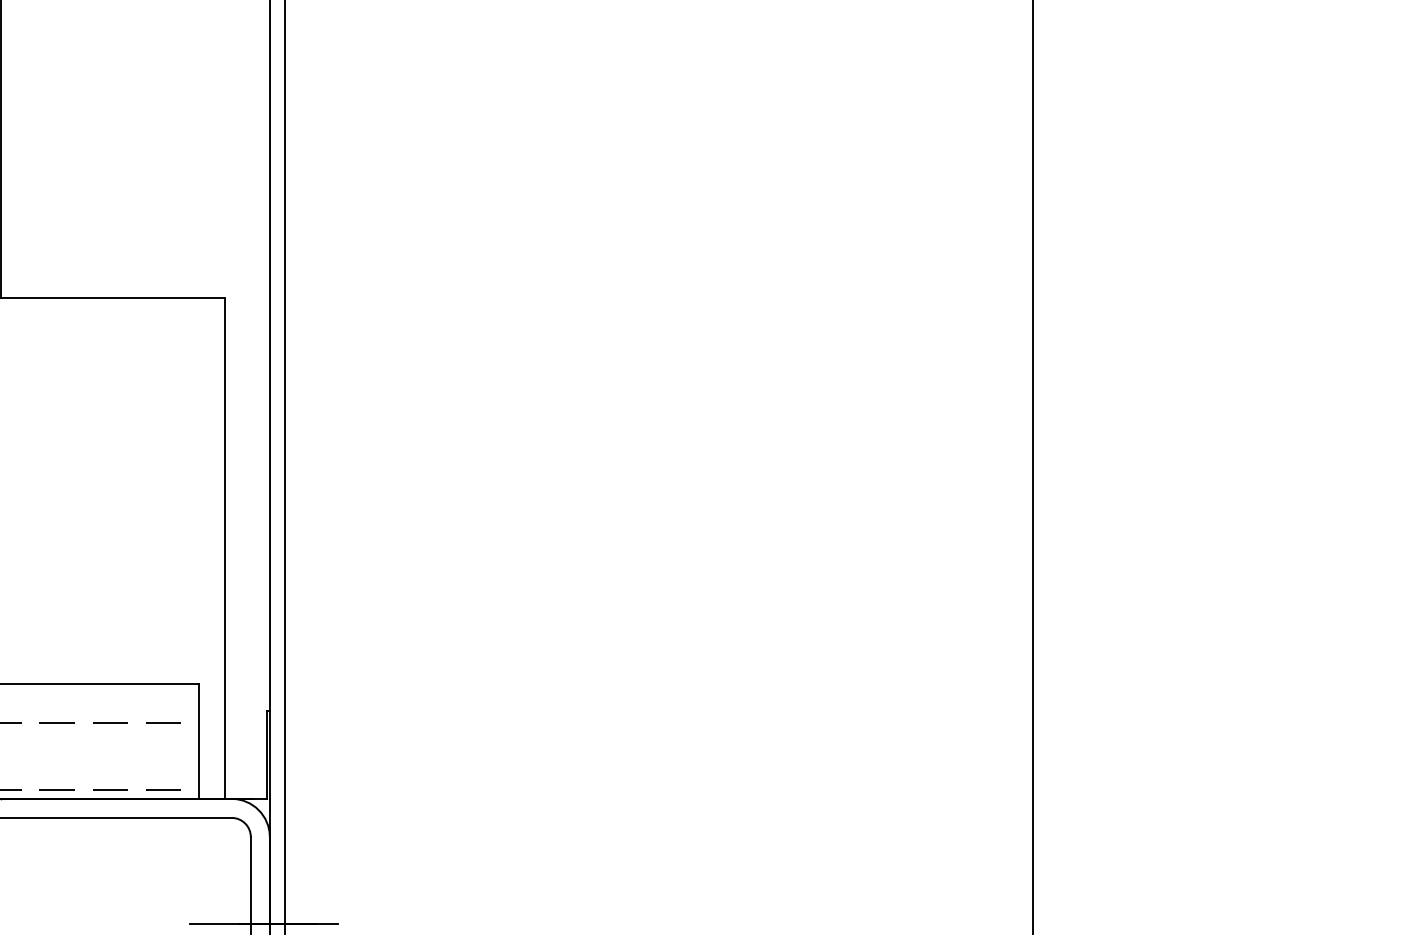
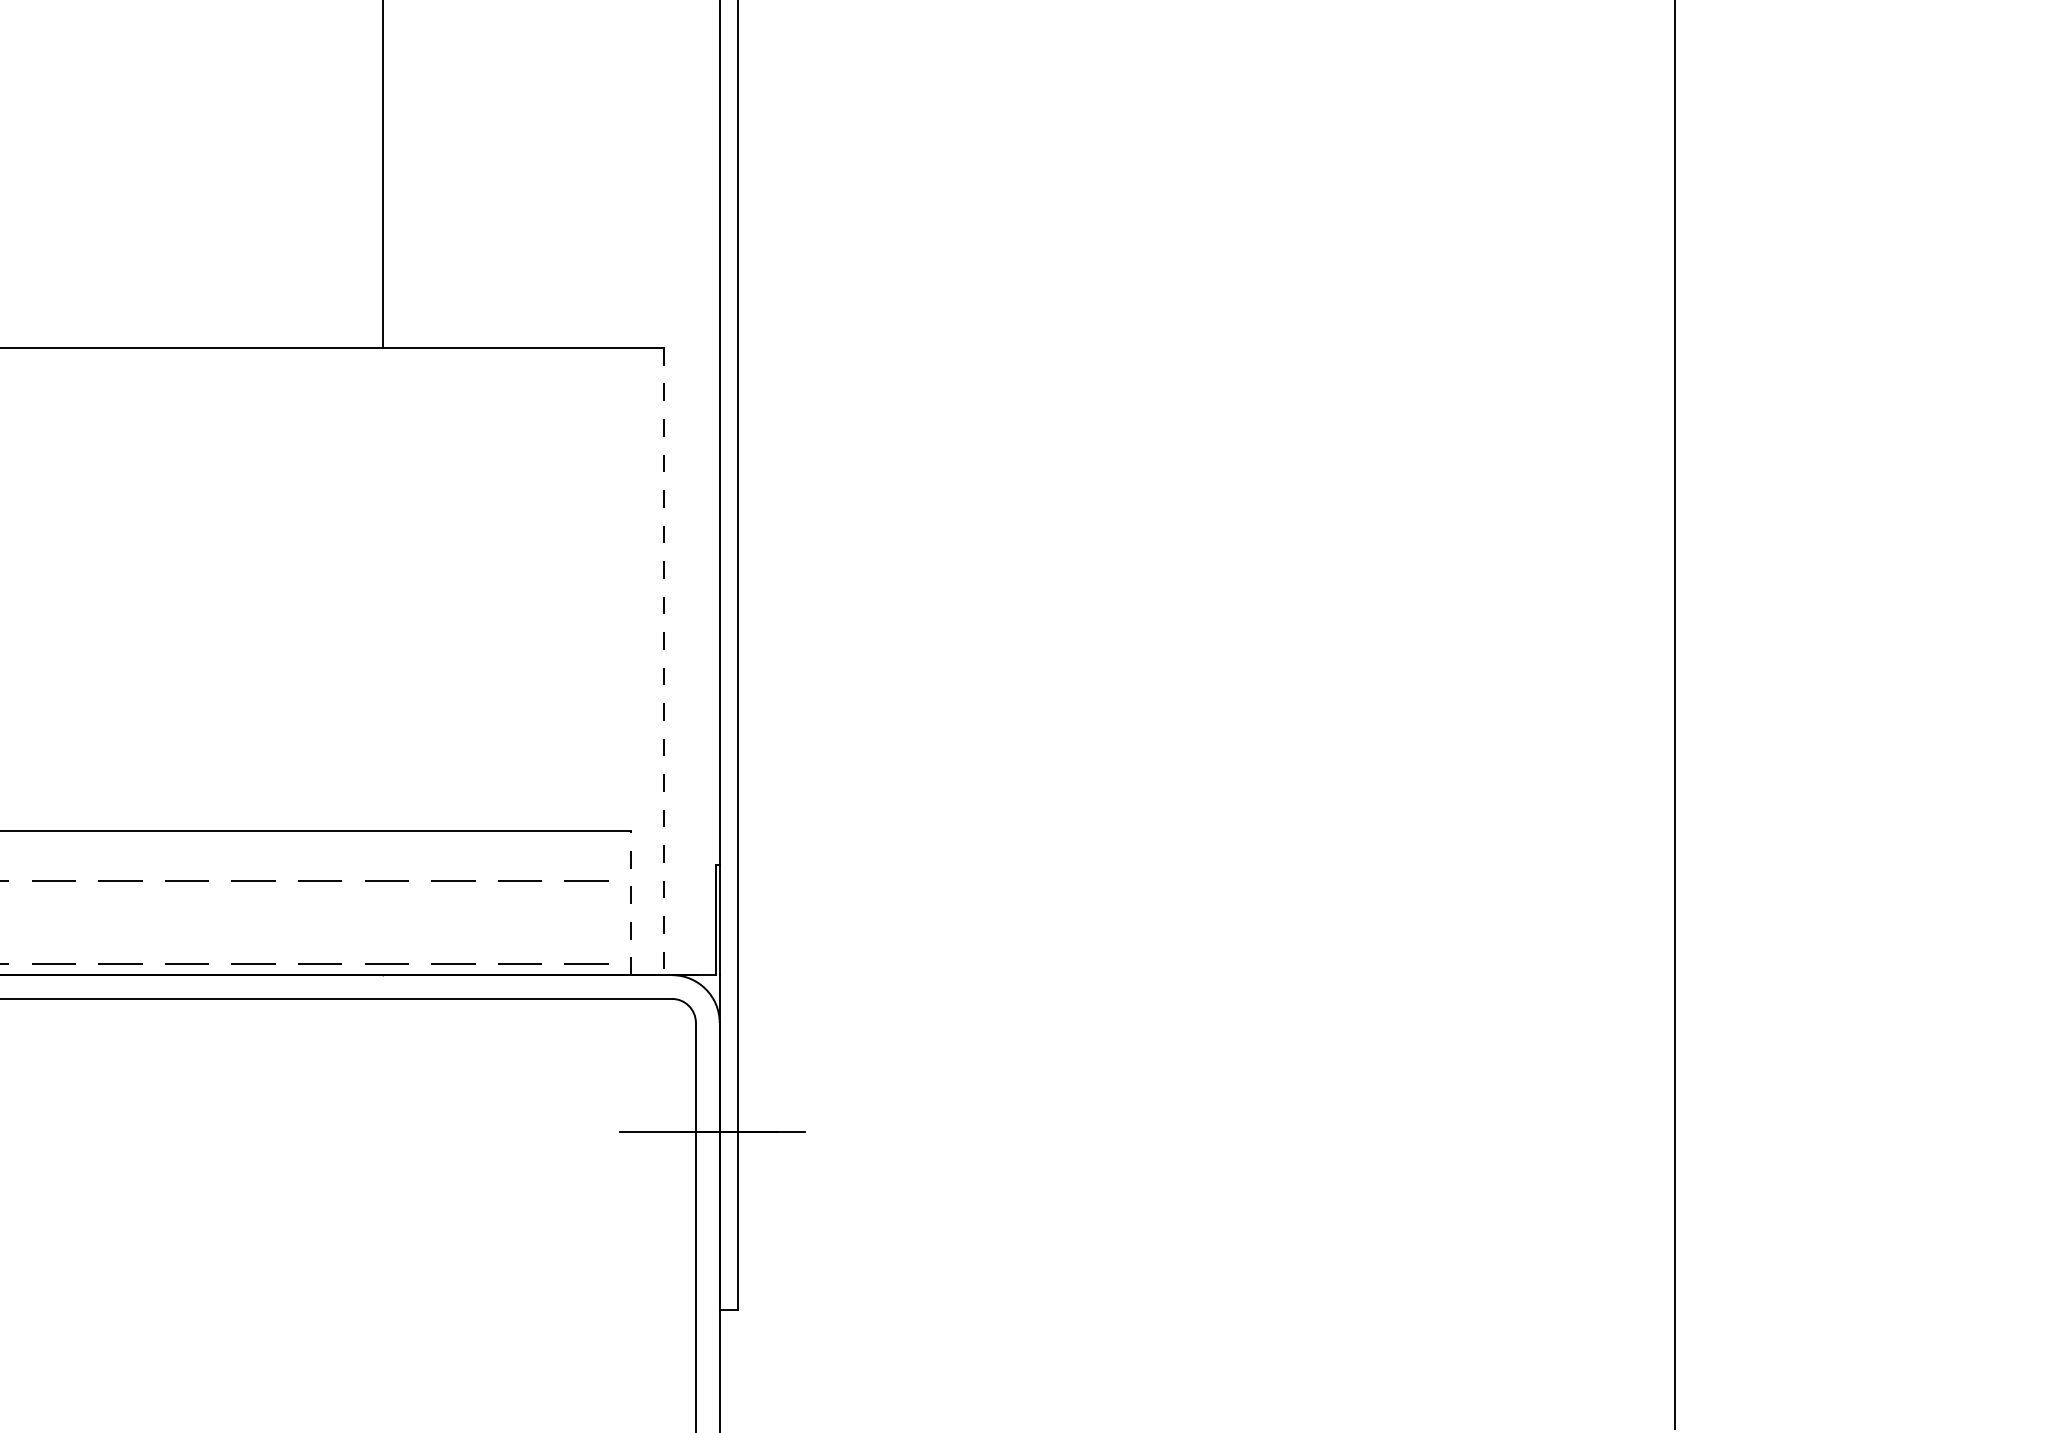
line: (224, 548) -> (663, 661), solid -> dashed
line: (198, 740) -> (630, 902), solid -> dashed

